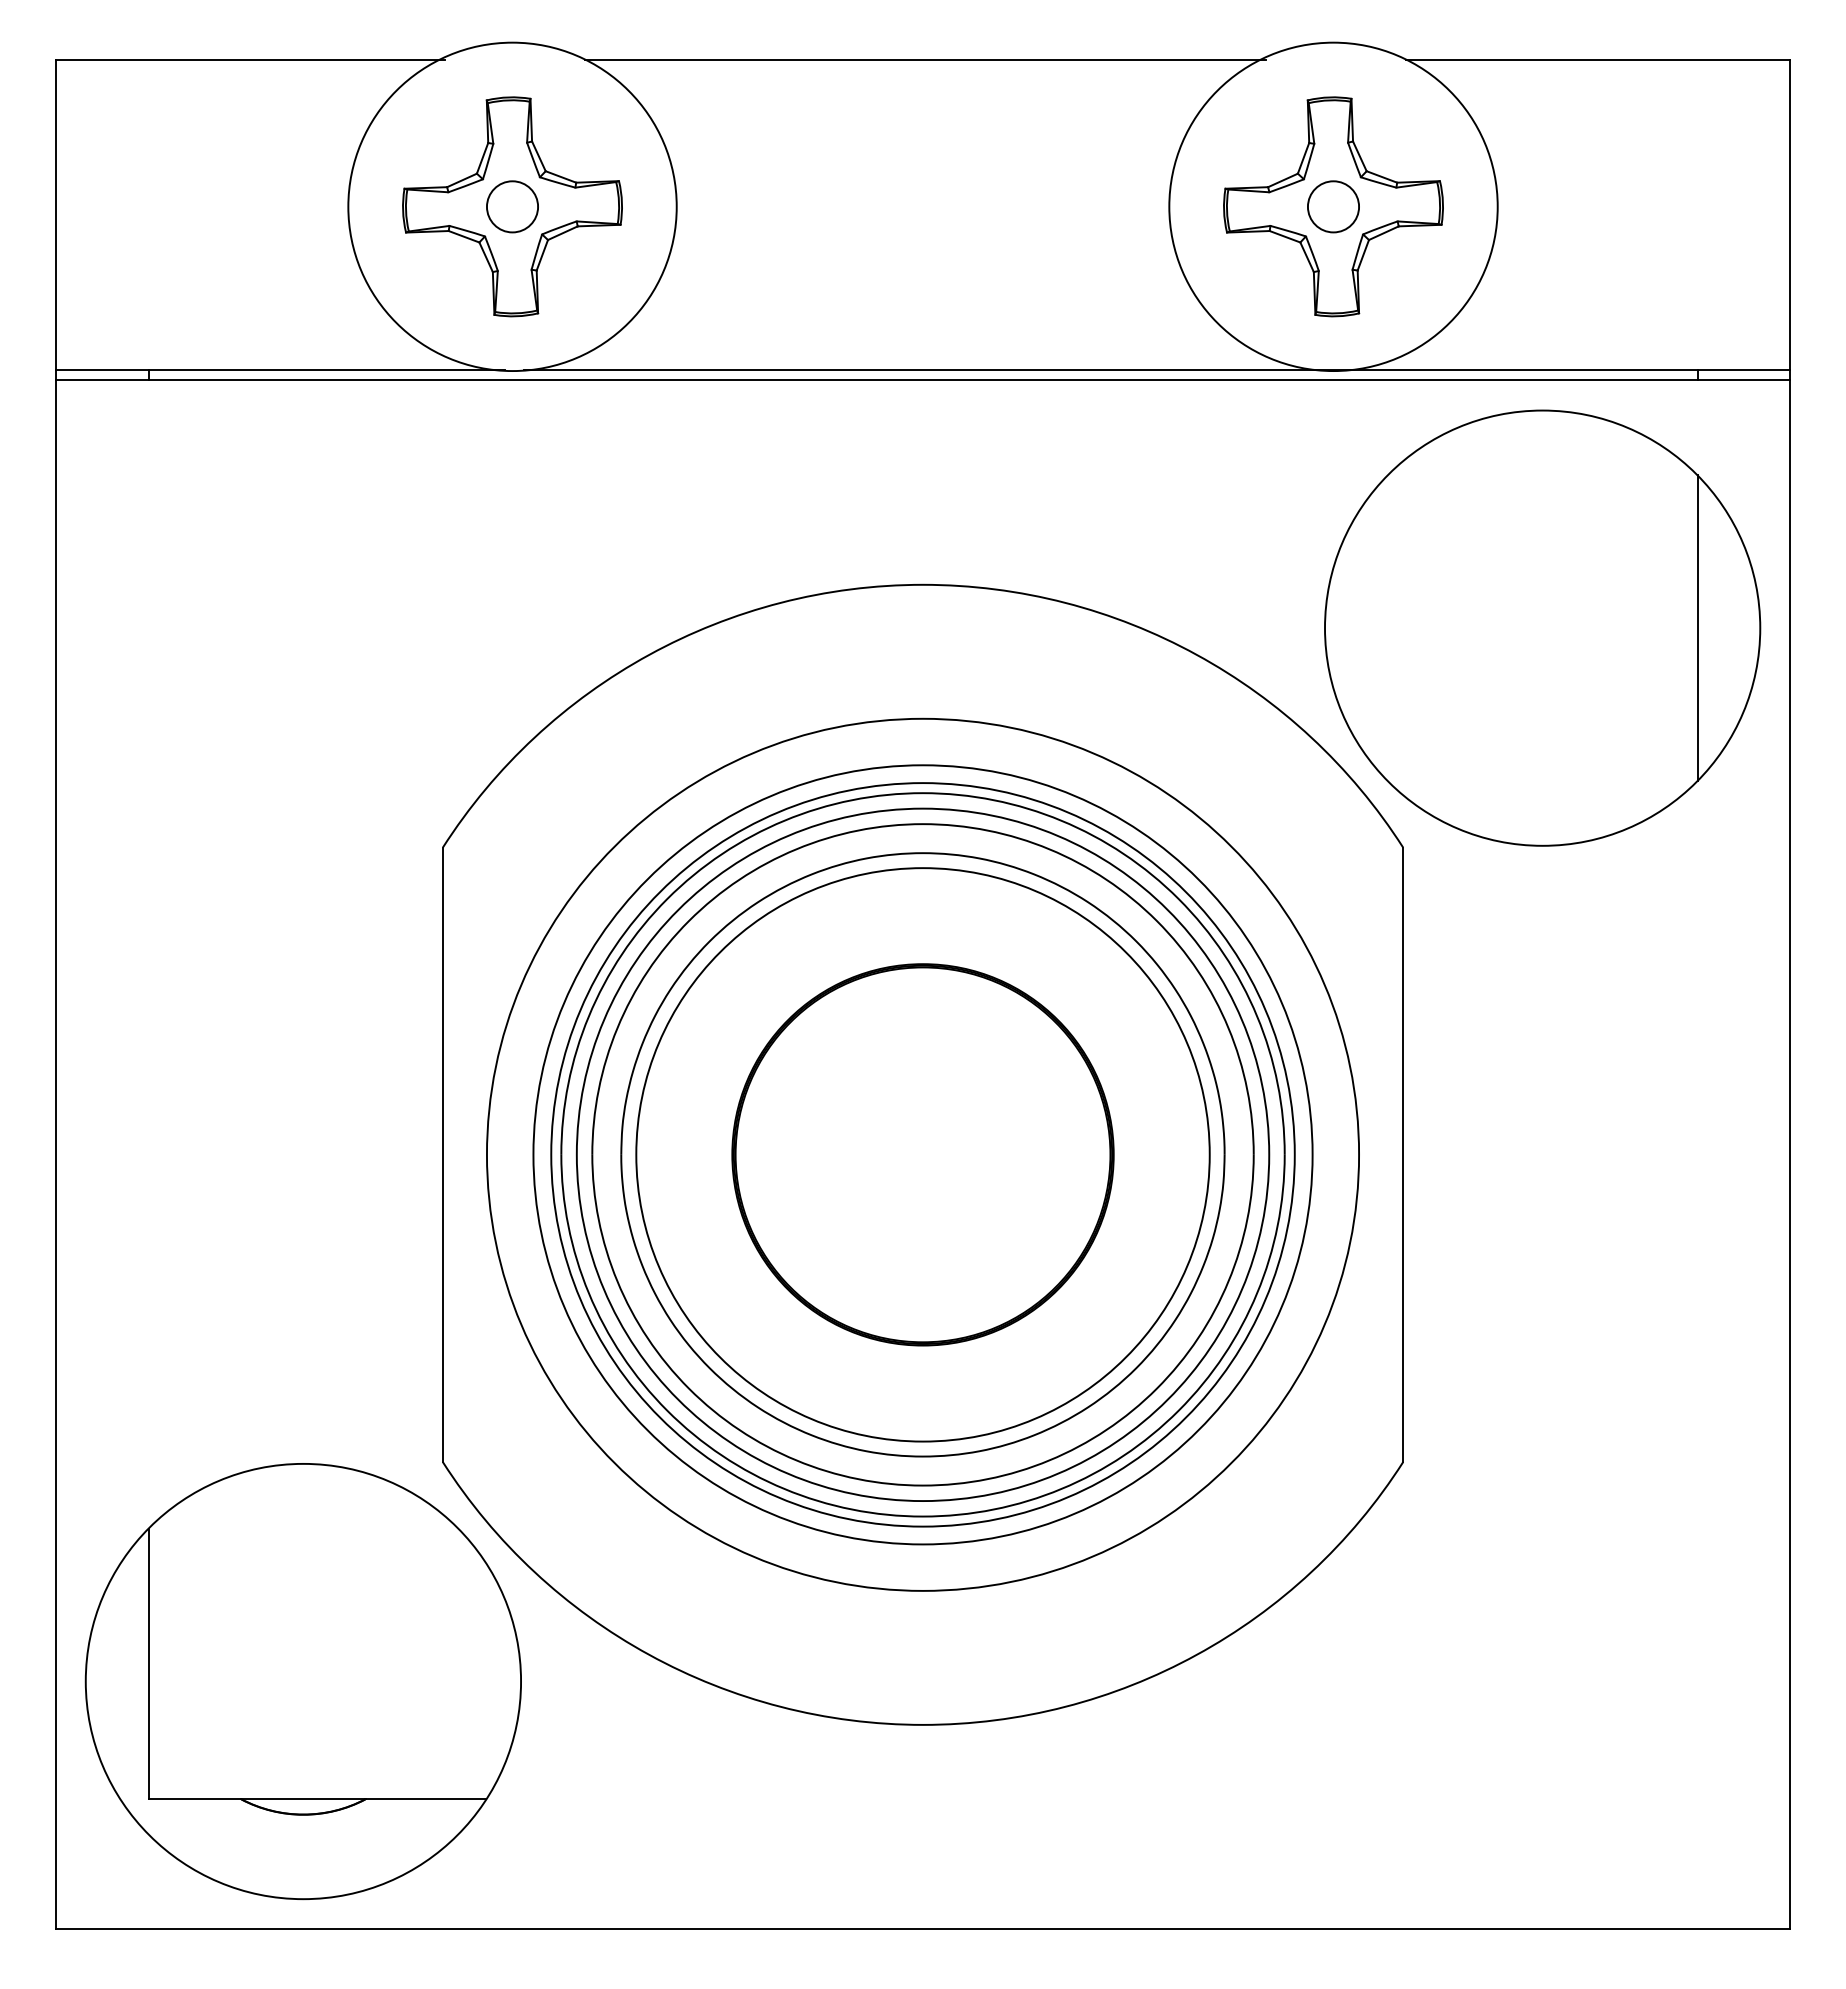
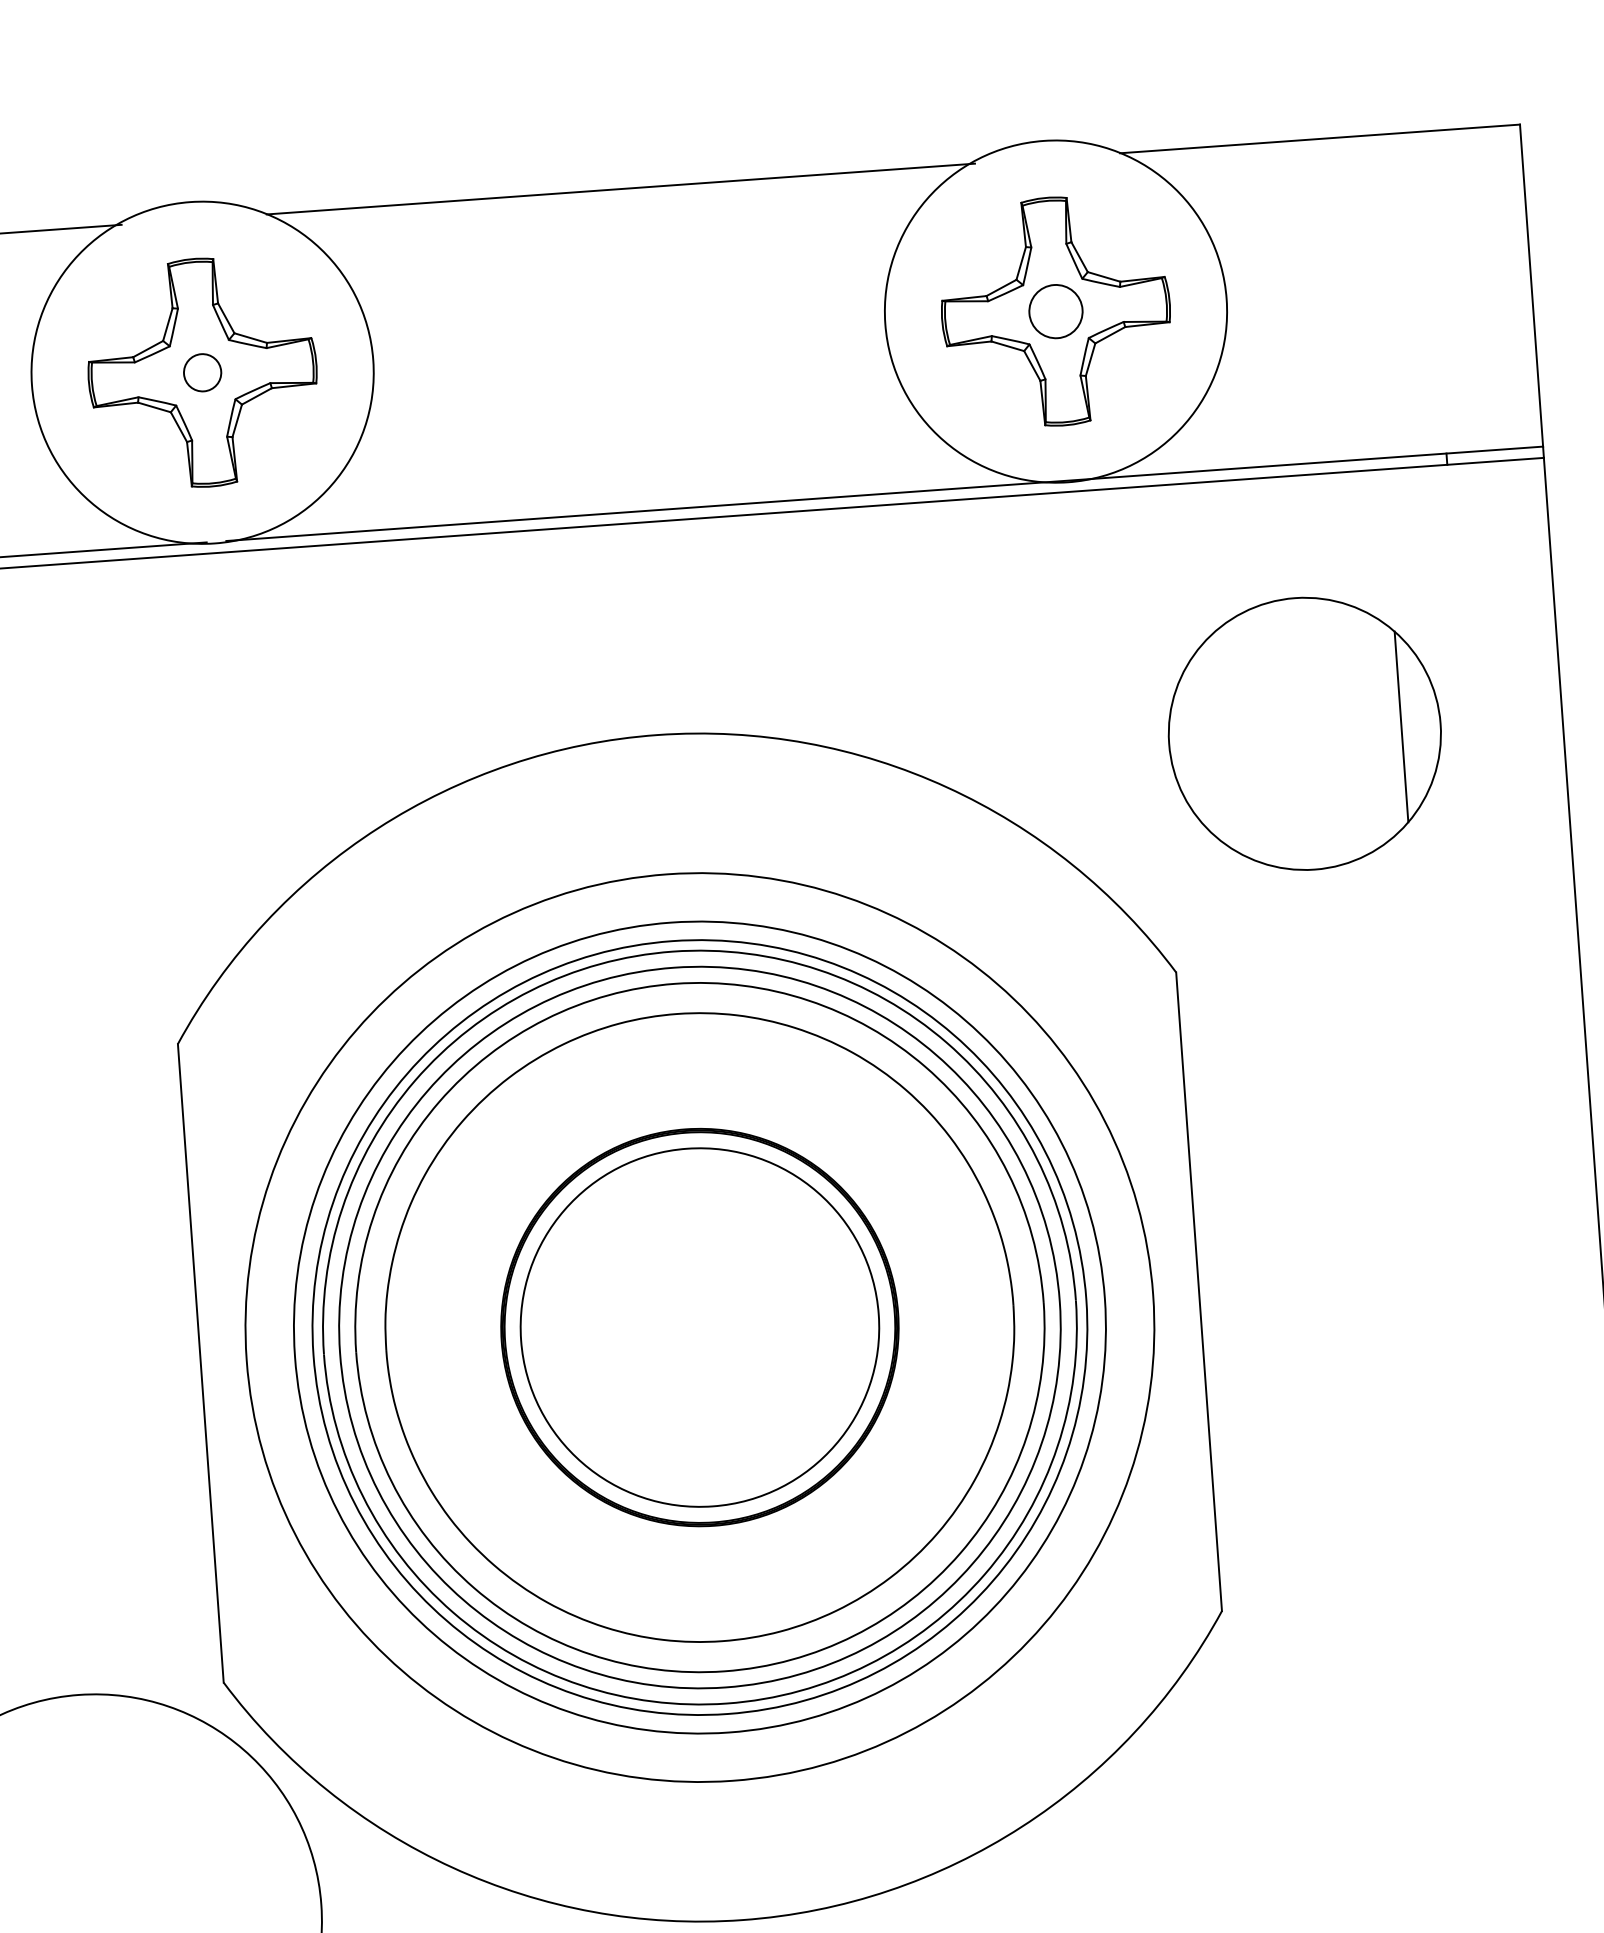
circle: (512, 206) -> (202, 372), size x0.7
part: (1542, 627) -> (1304, 733), size x0.6
circle: (922, 1154) -> (699, 1327), size x0.6

